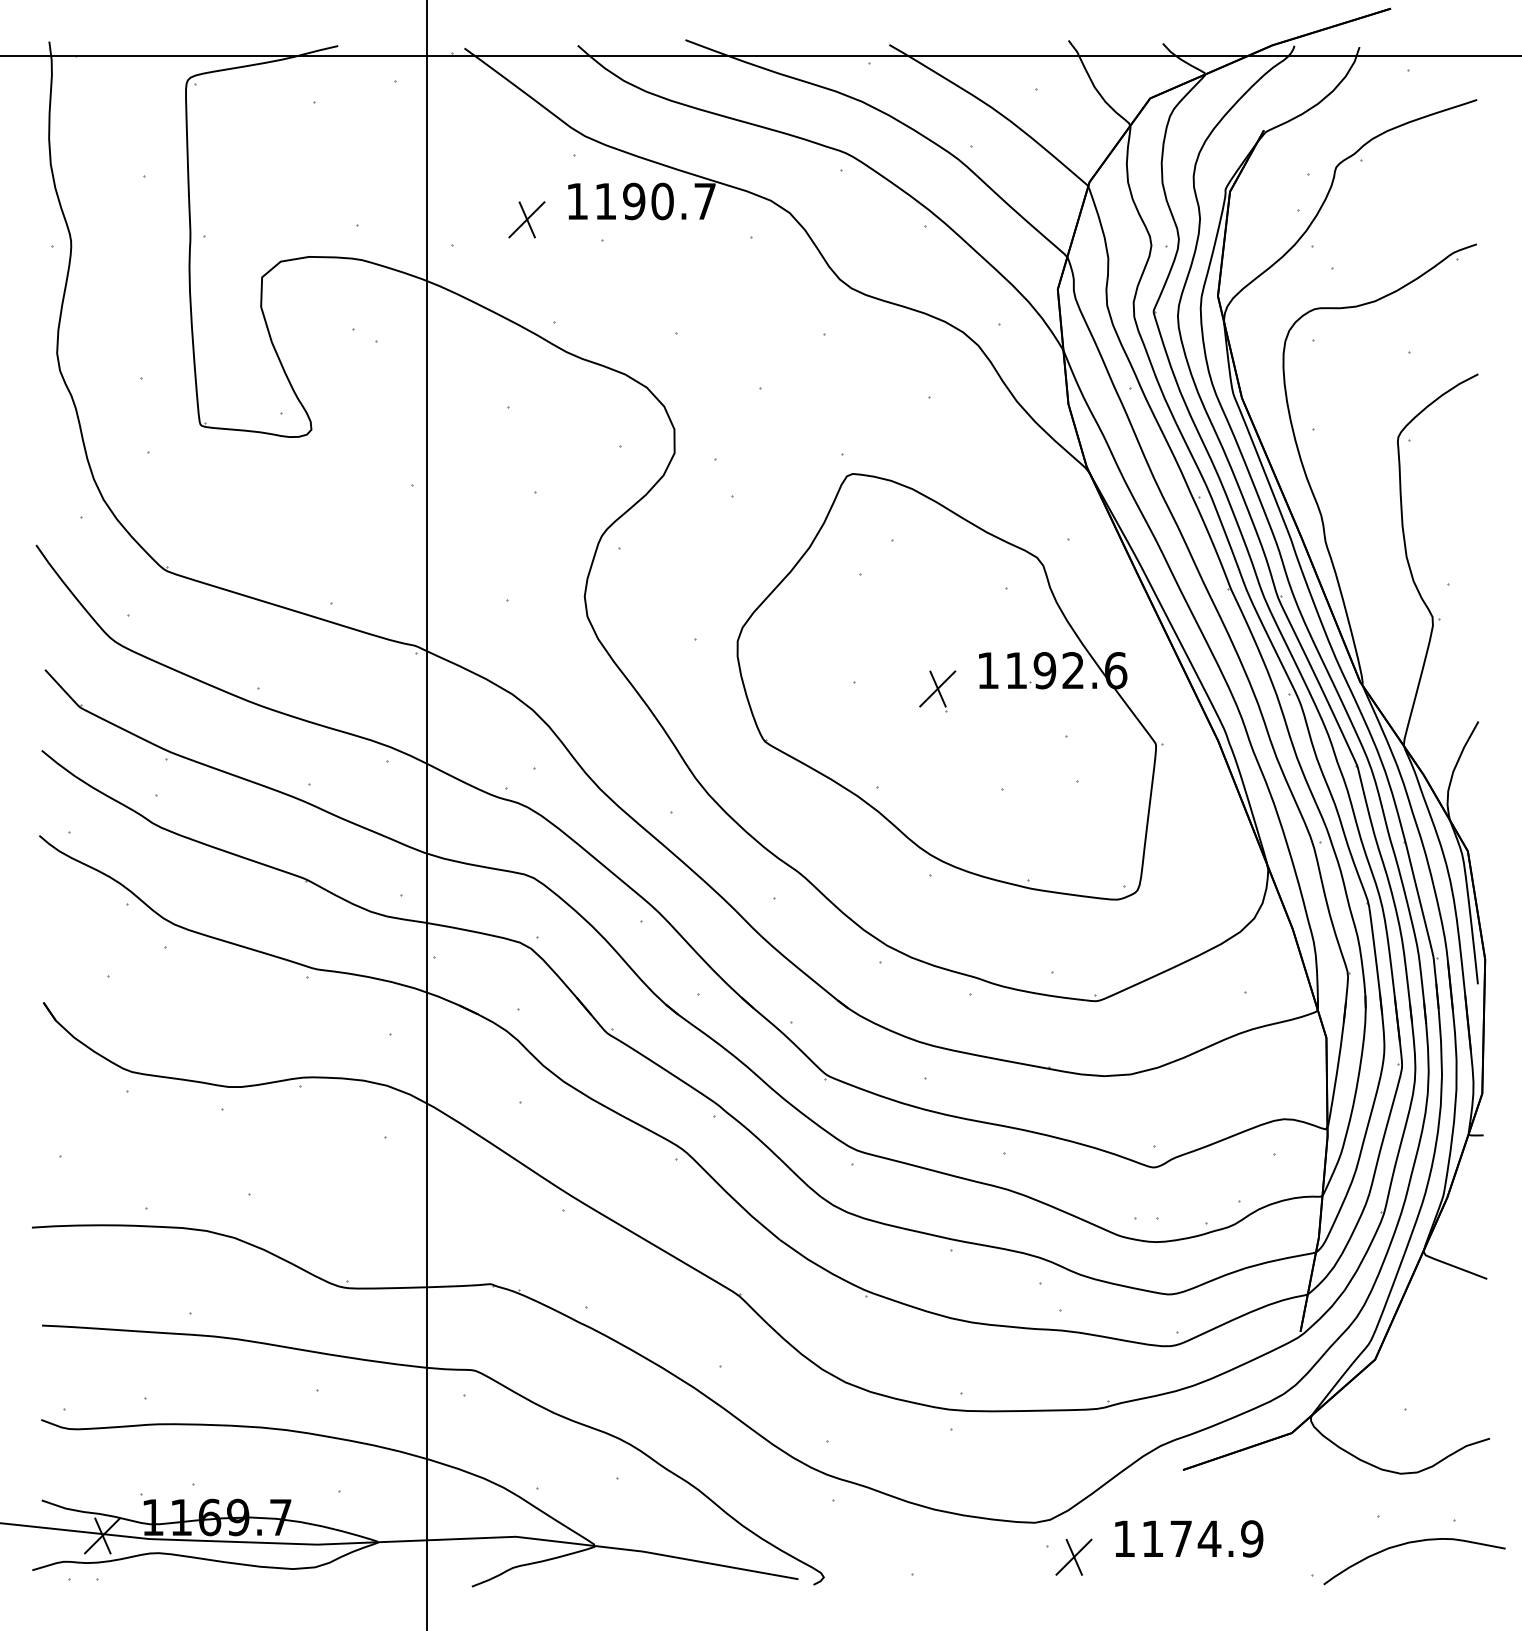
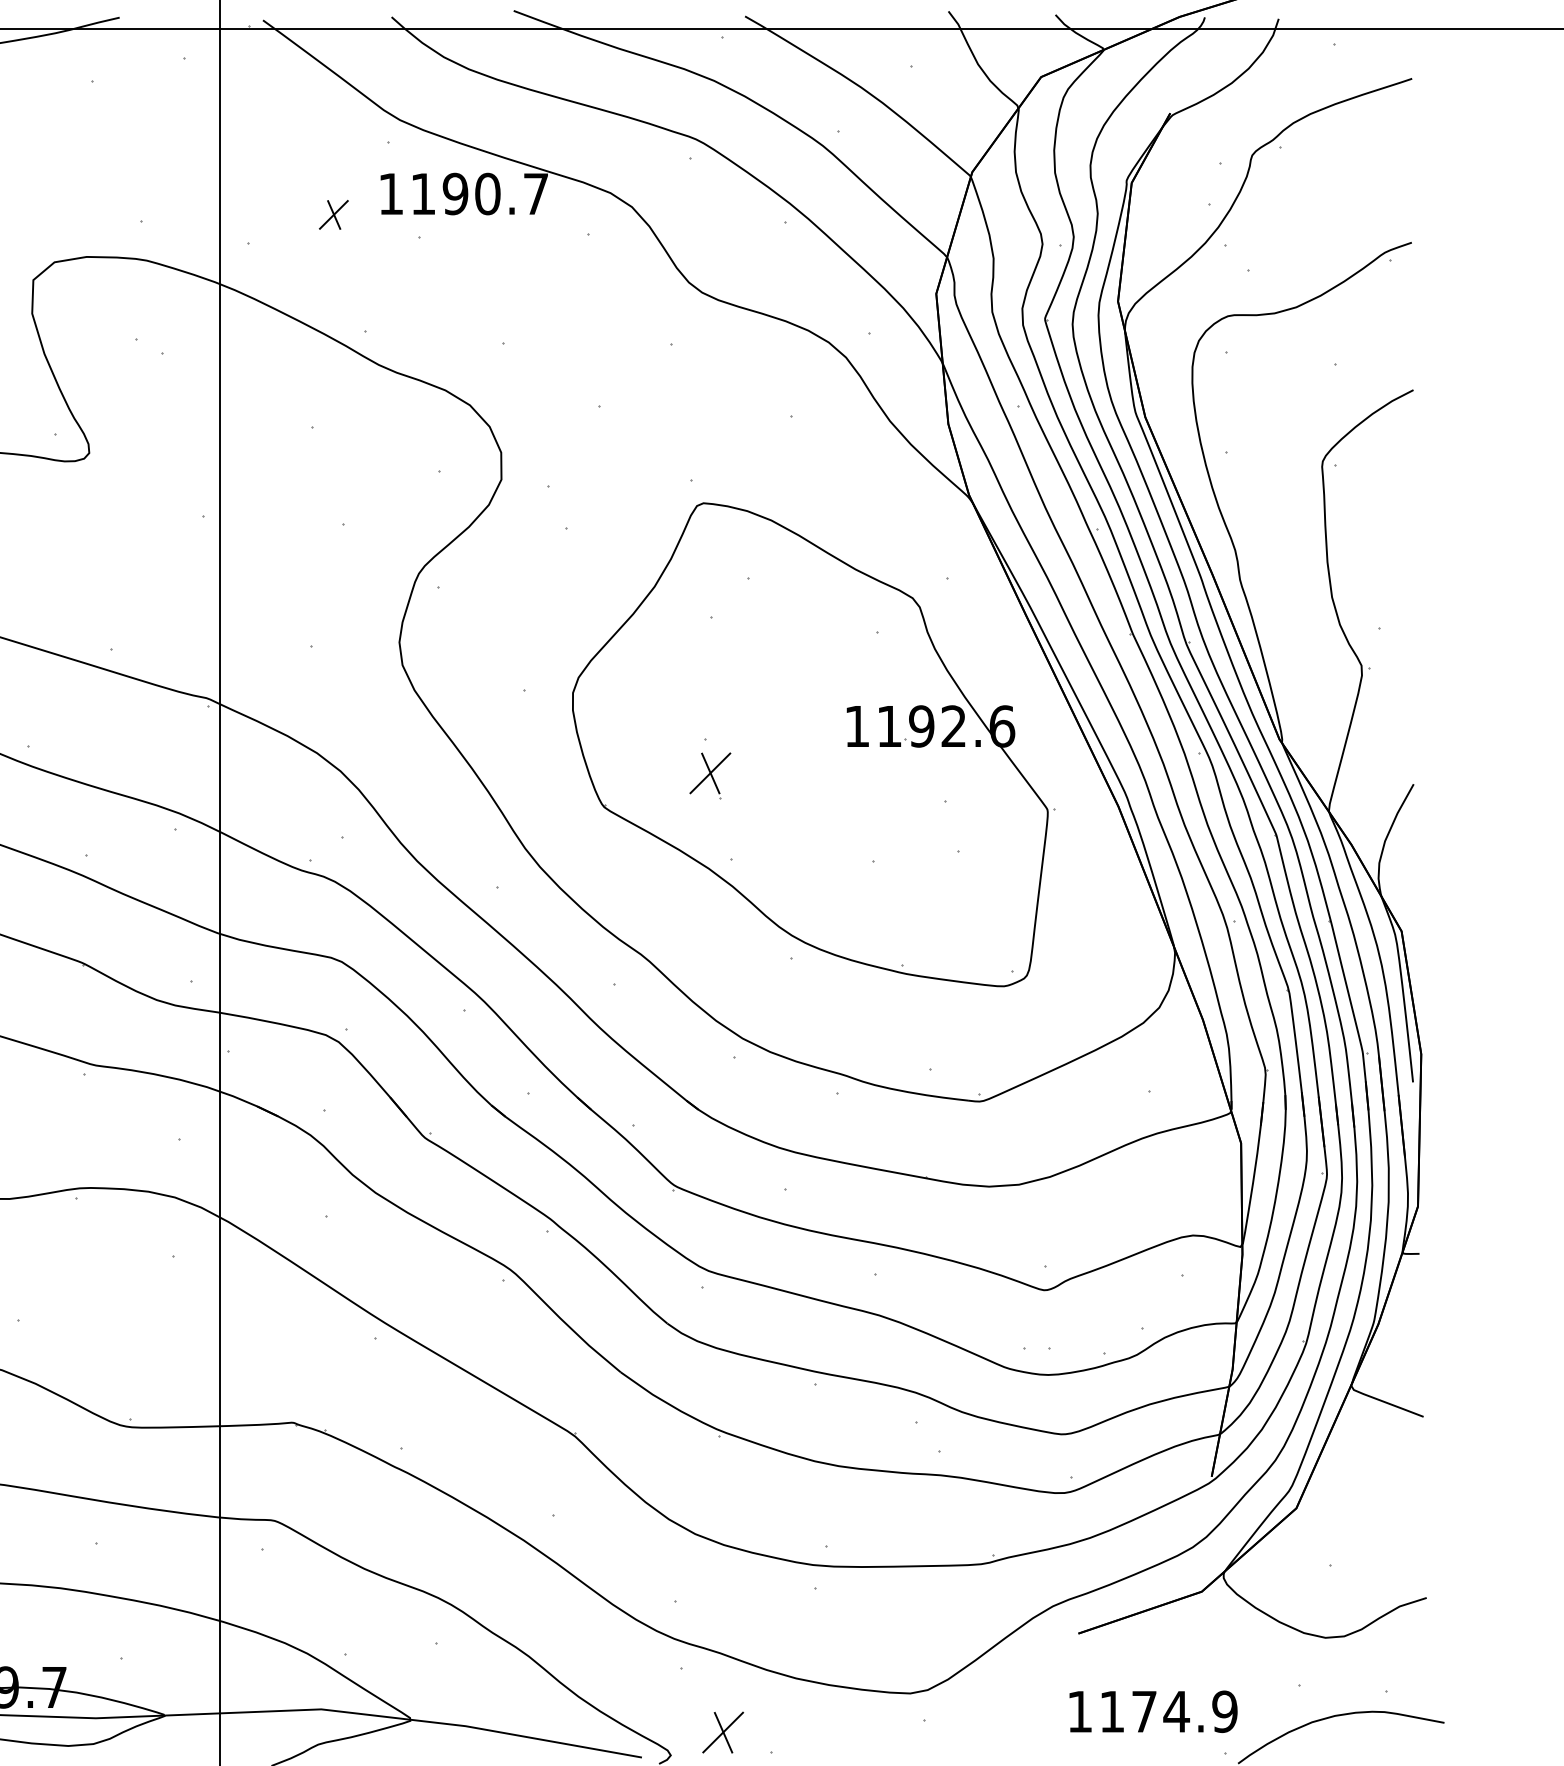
part: (526, 219) -> (333, 214), size x0.7
part: (937, 691) -> (710, 776), moved
text: (1189, 1538) -> (1153, 1711), moved
part: (1073, 1556) -> (722, 1731), moved

